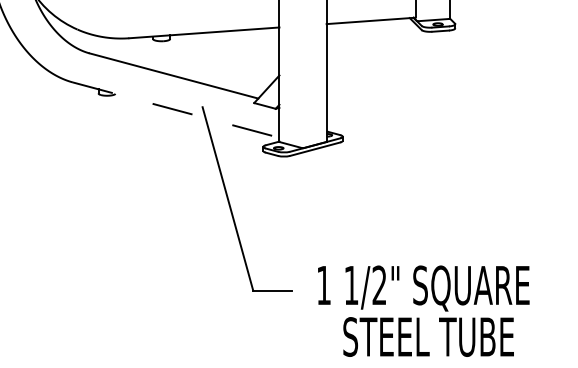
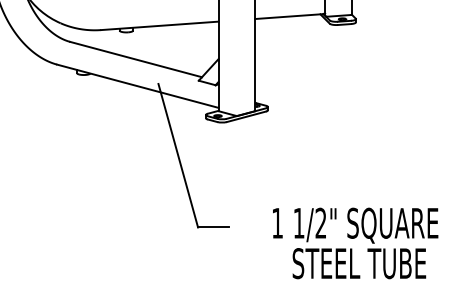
line: (176, 110) -> (138, 86), dashed -> solid
text: (423, 310) -> (355, 242), moved

